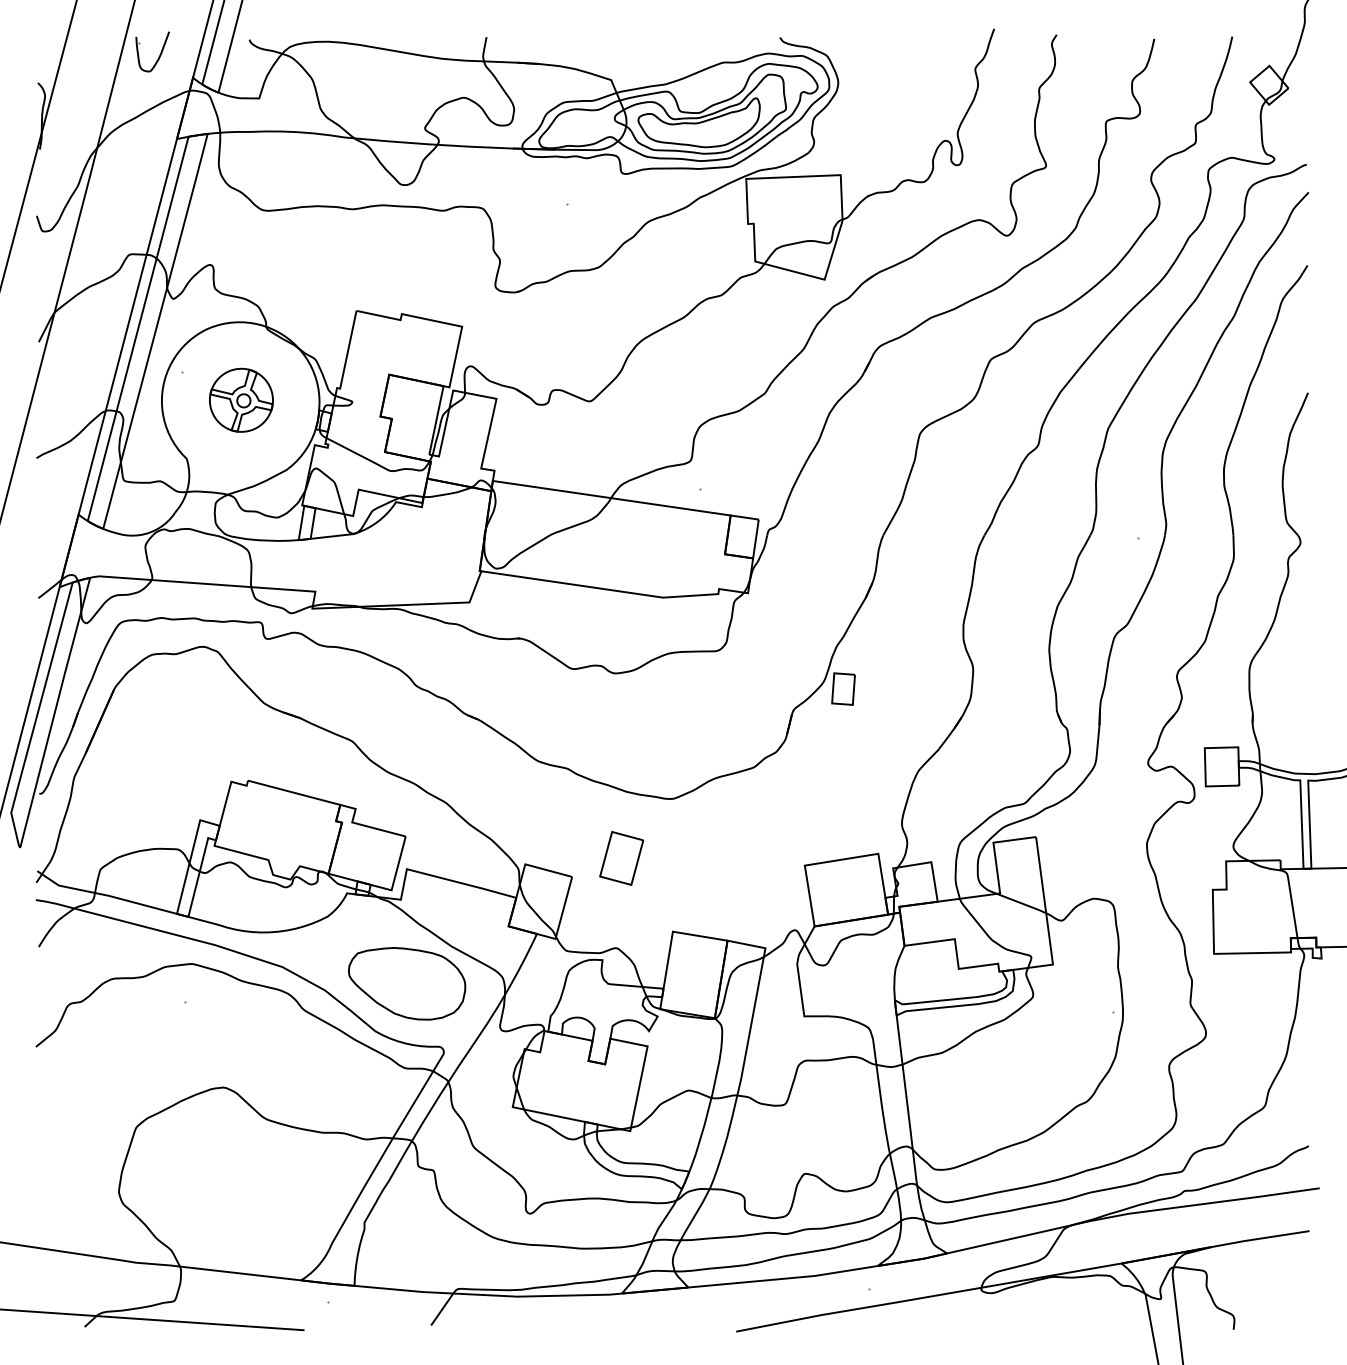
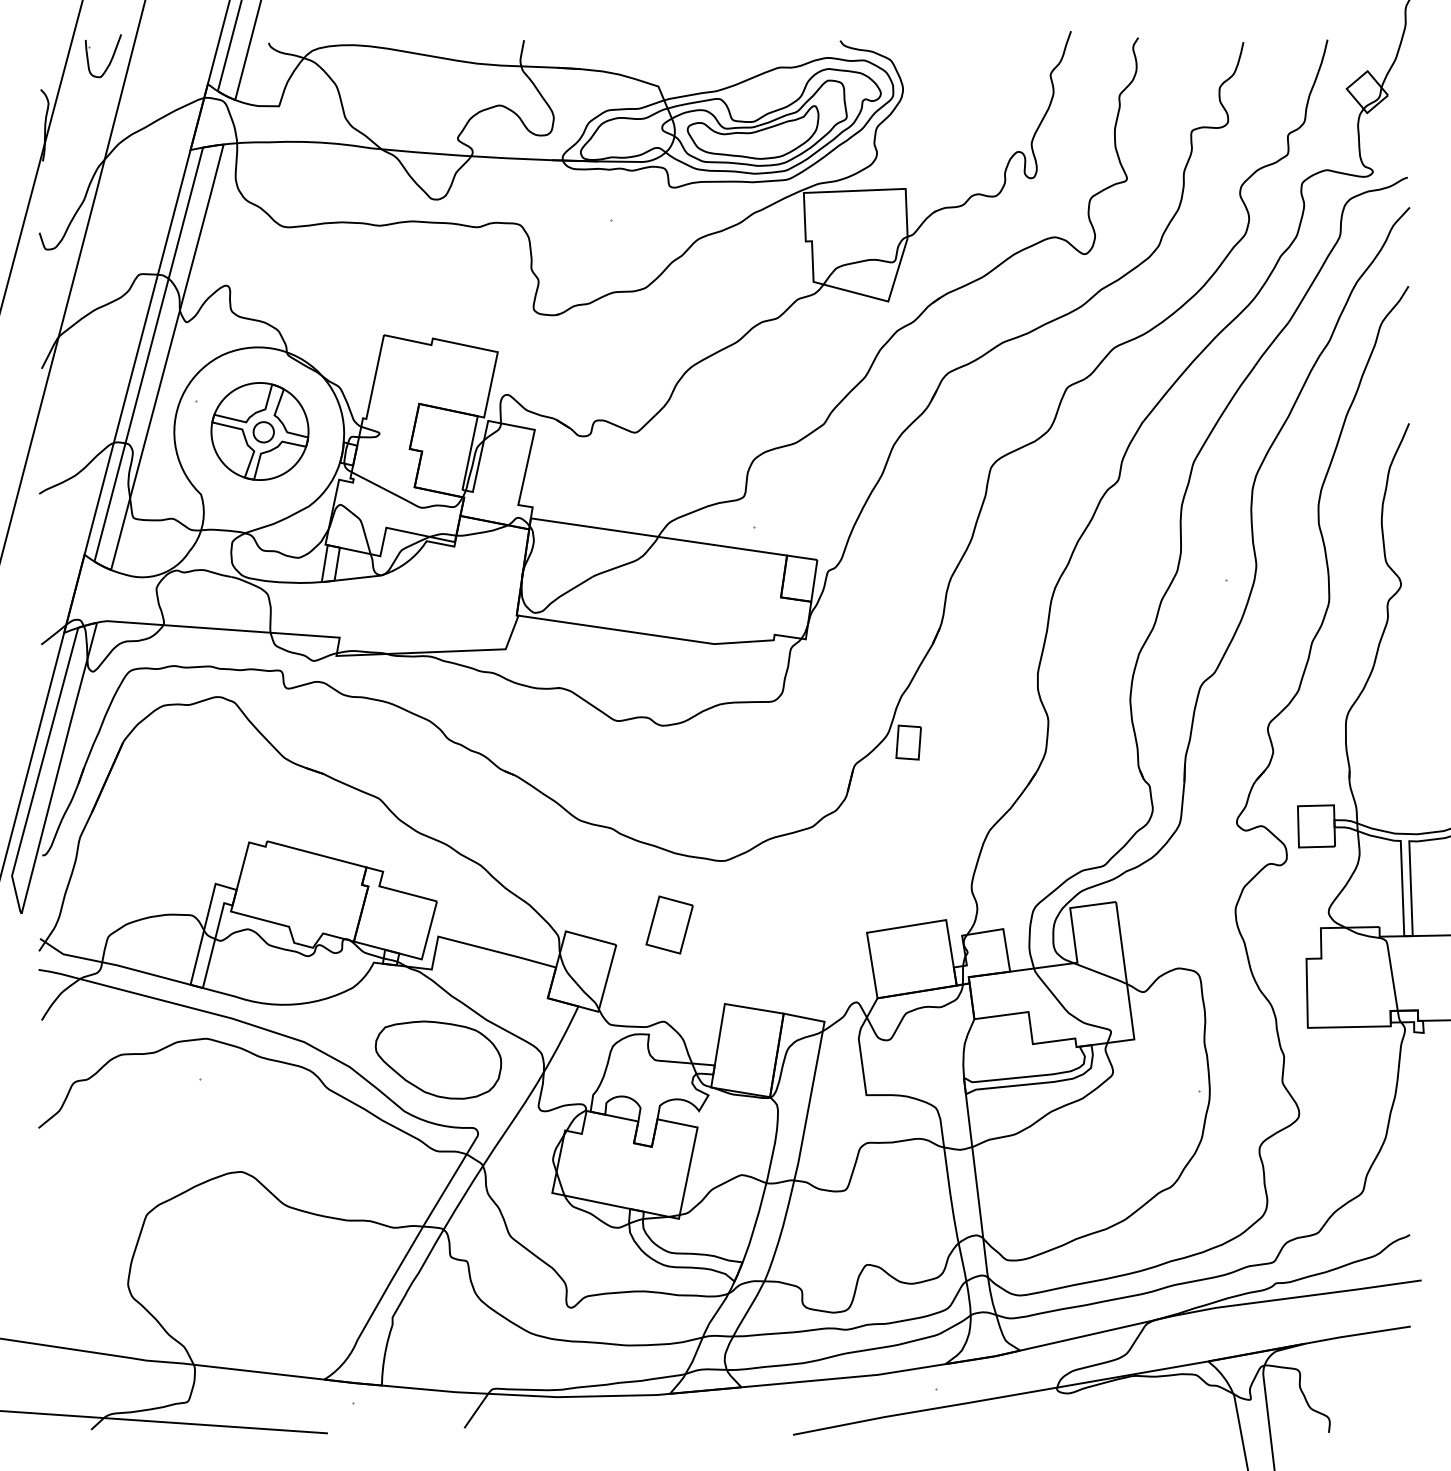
part: (159, 55) -> (110, 59), moved
part: (240, 400) -> (259, 431), size x1.43

